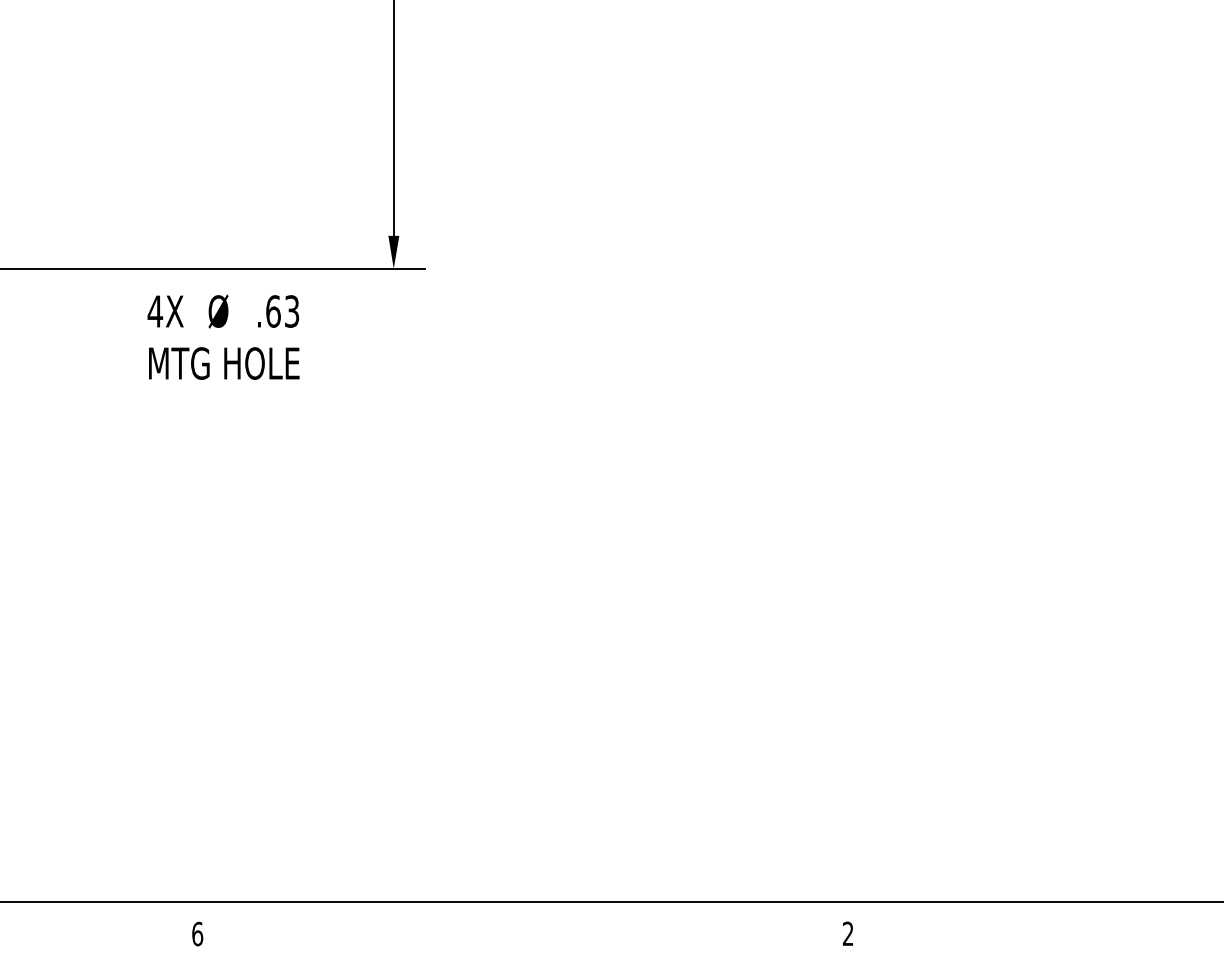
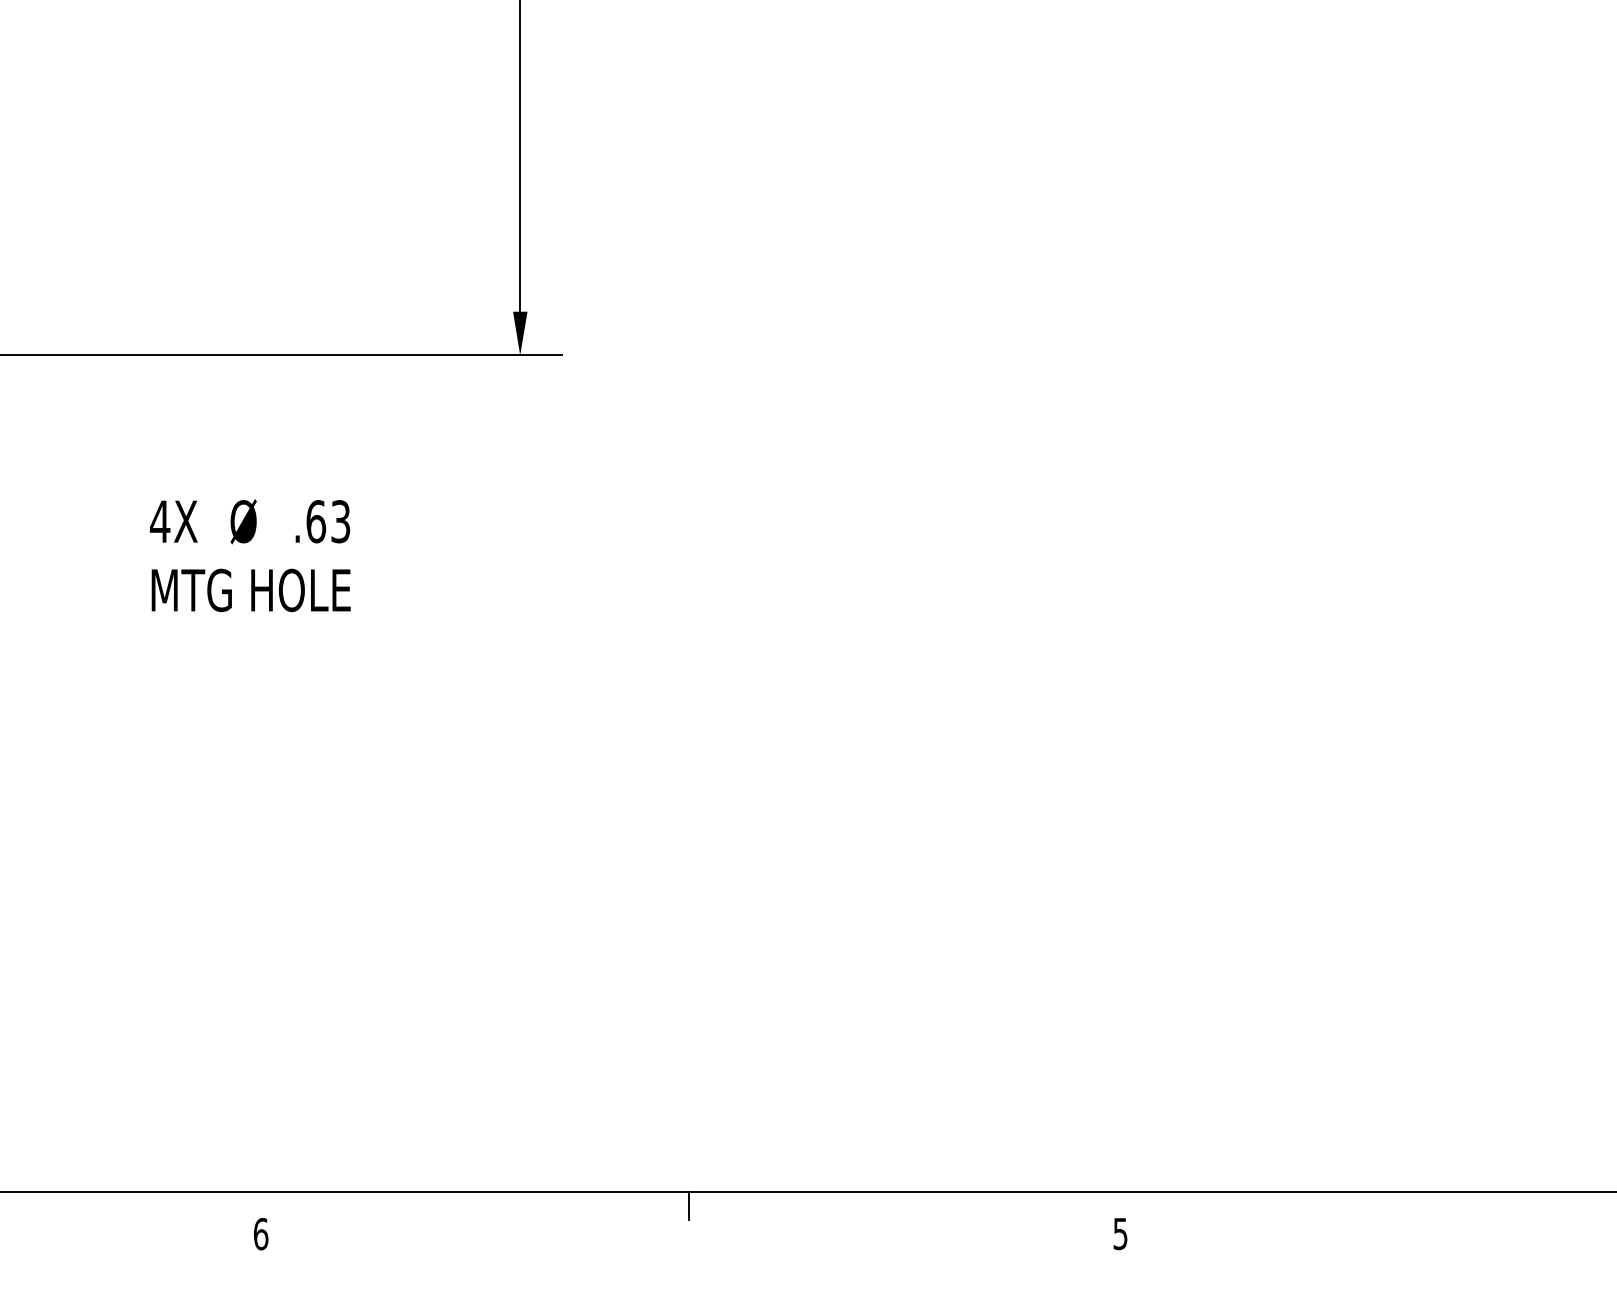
text: (222, 337) -> (249, 555), moved
line: (521, 912) -> (689, 1205), added
text: (848, 933) -> (1120, 1233), 2 -> 5

